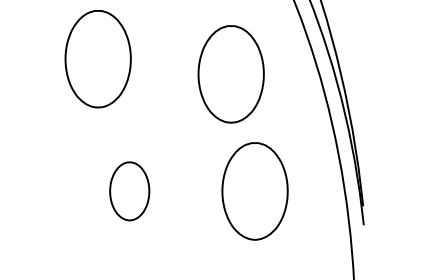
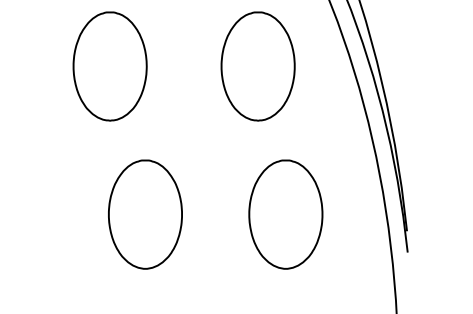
part: (230, 74) -> (257, 66), moved
part: (129, 191) -> (145, 214), size x1.67

